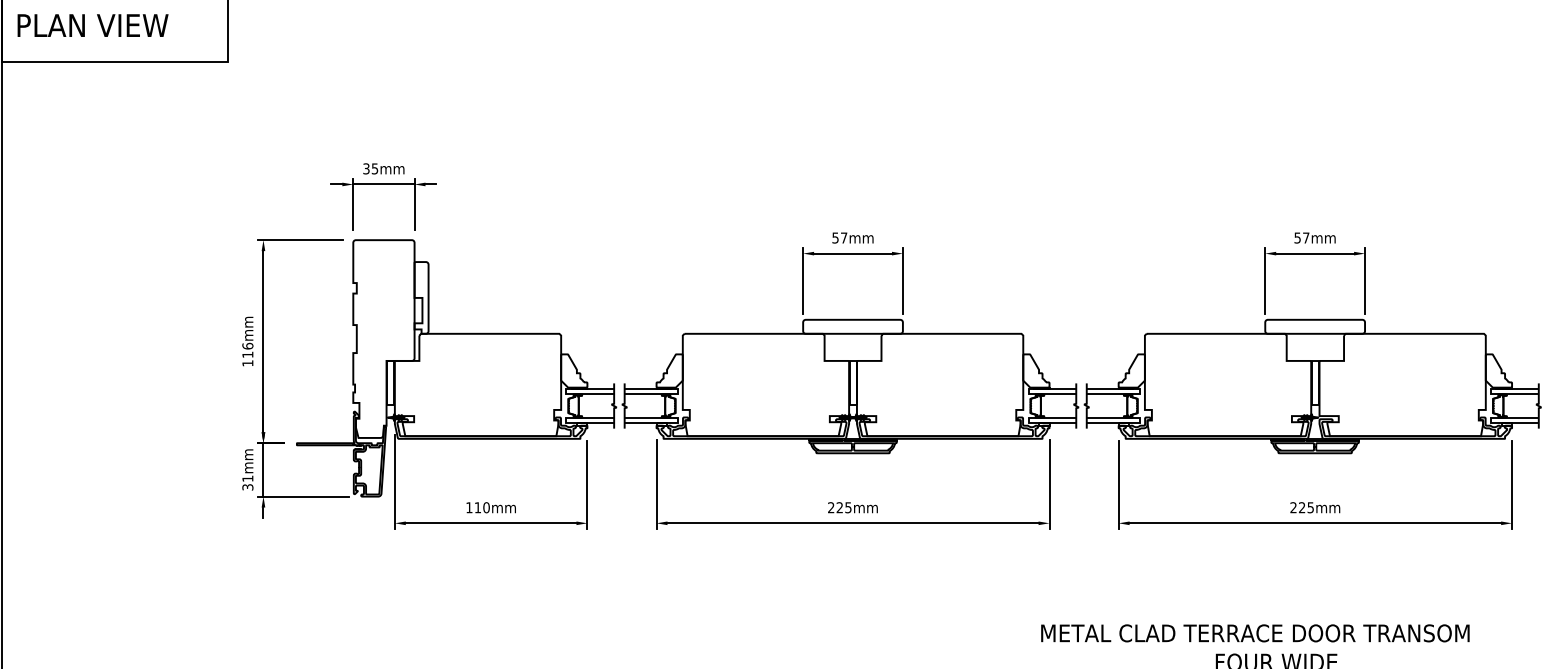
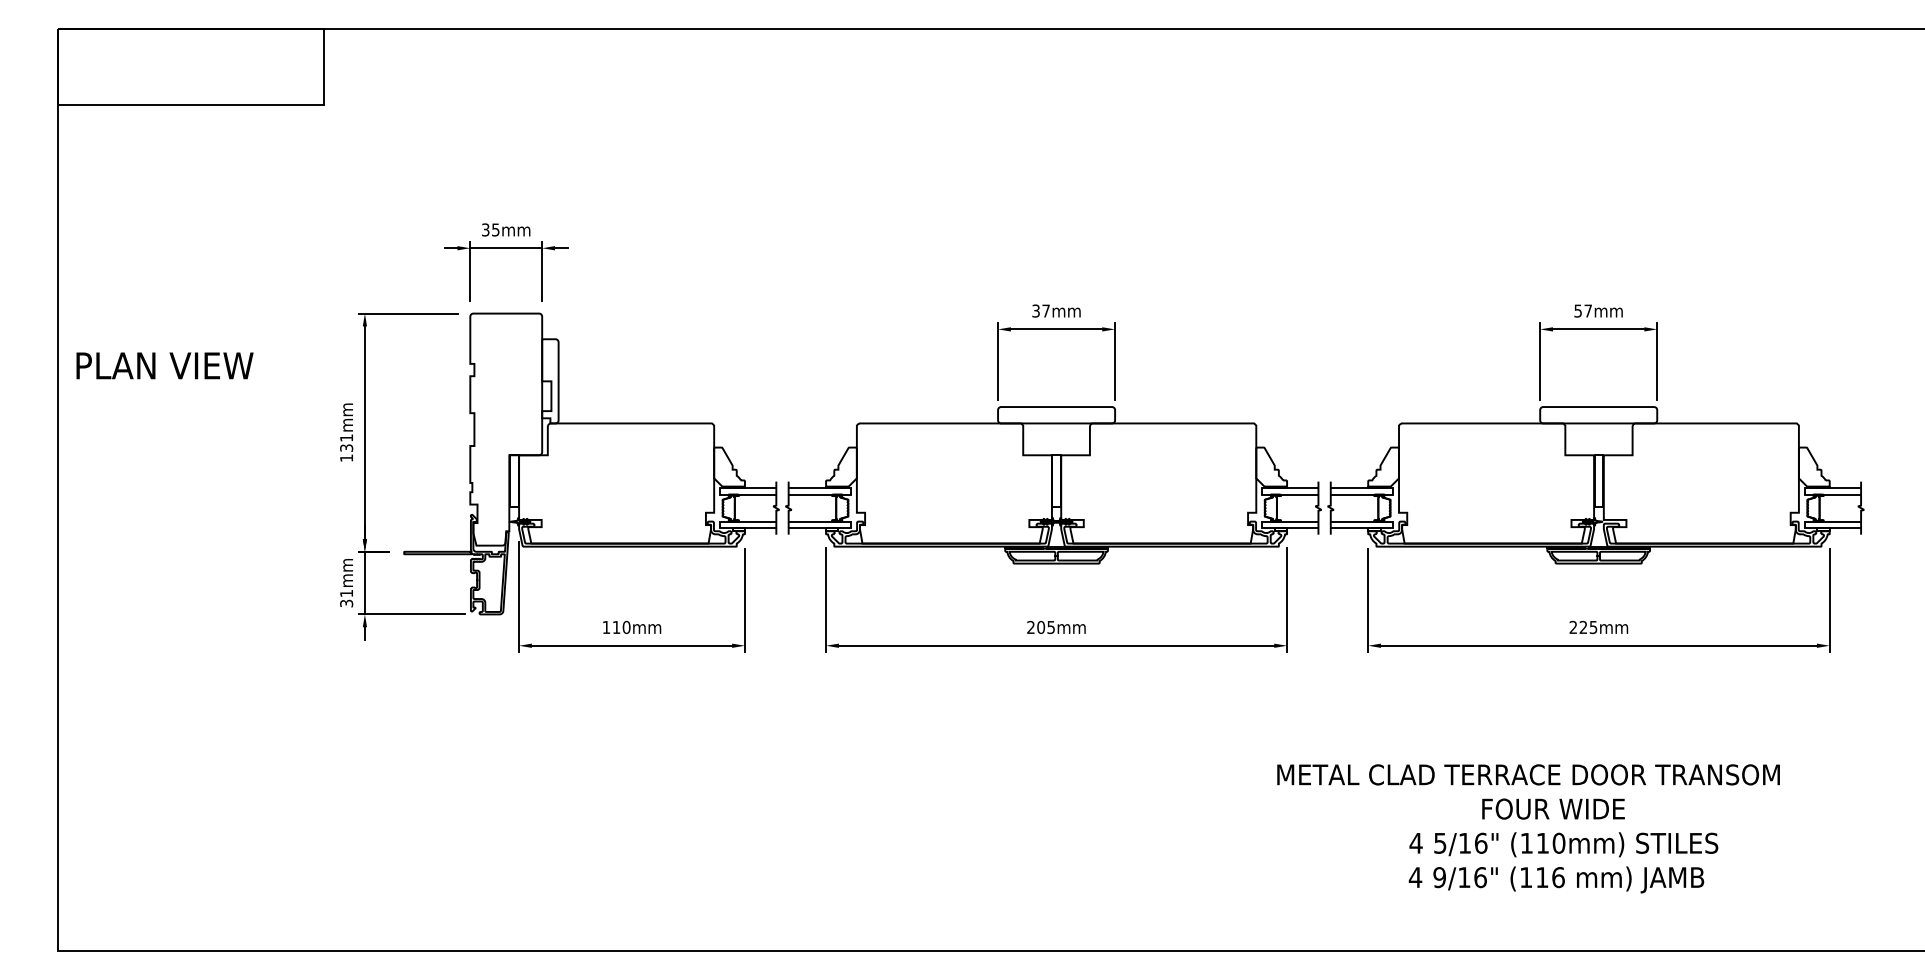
text: (92, 25) -> (164, 365), moved
text: (835, 237) -> (1035, 310), 57mm -> 37mm
text: (247, 350) -> (346, 442), 116mm -> 131mm
text: (840, 507) -> (1041, 627), 225mm -> 205mm

